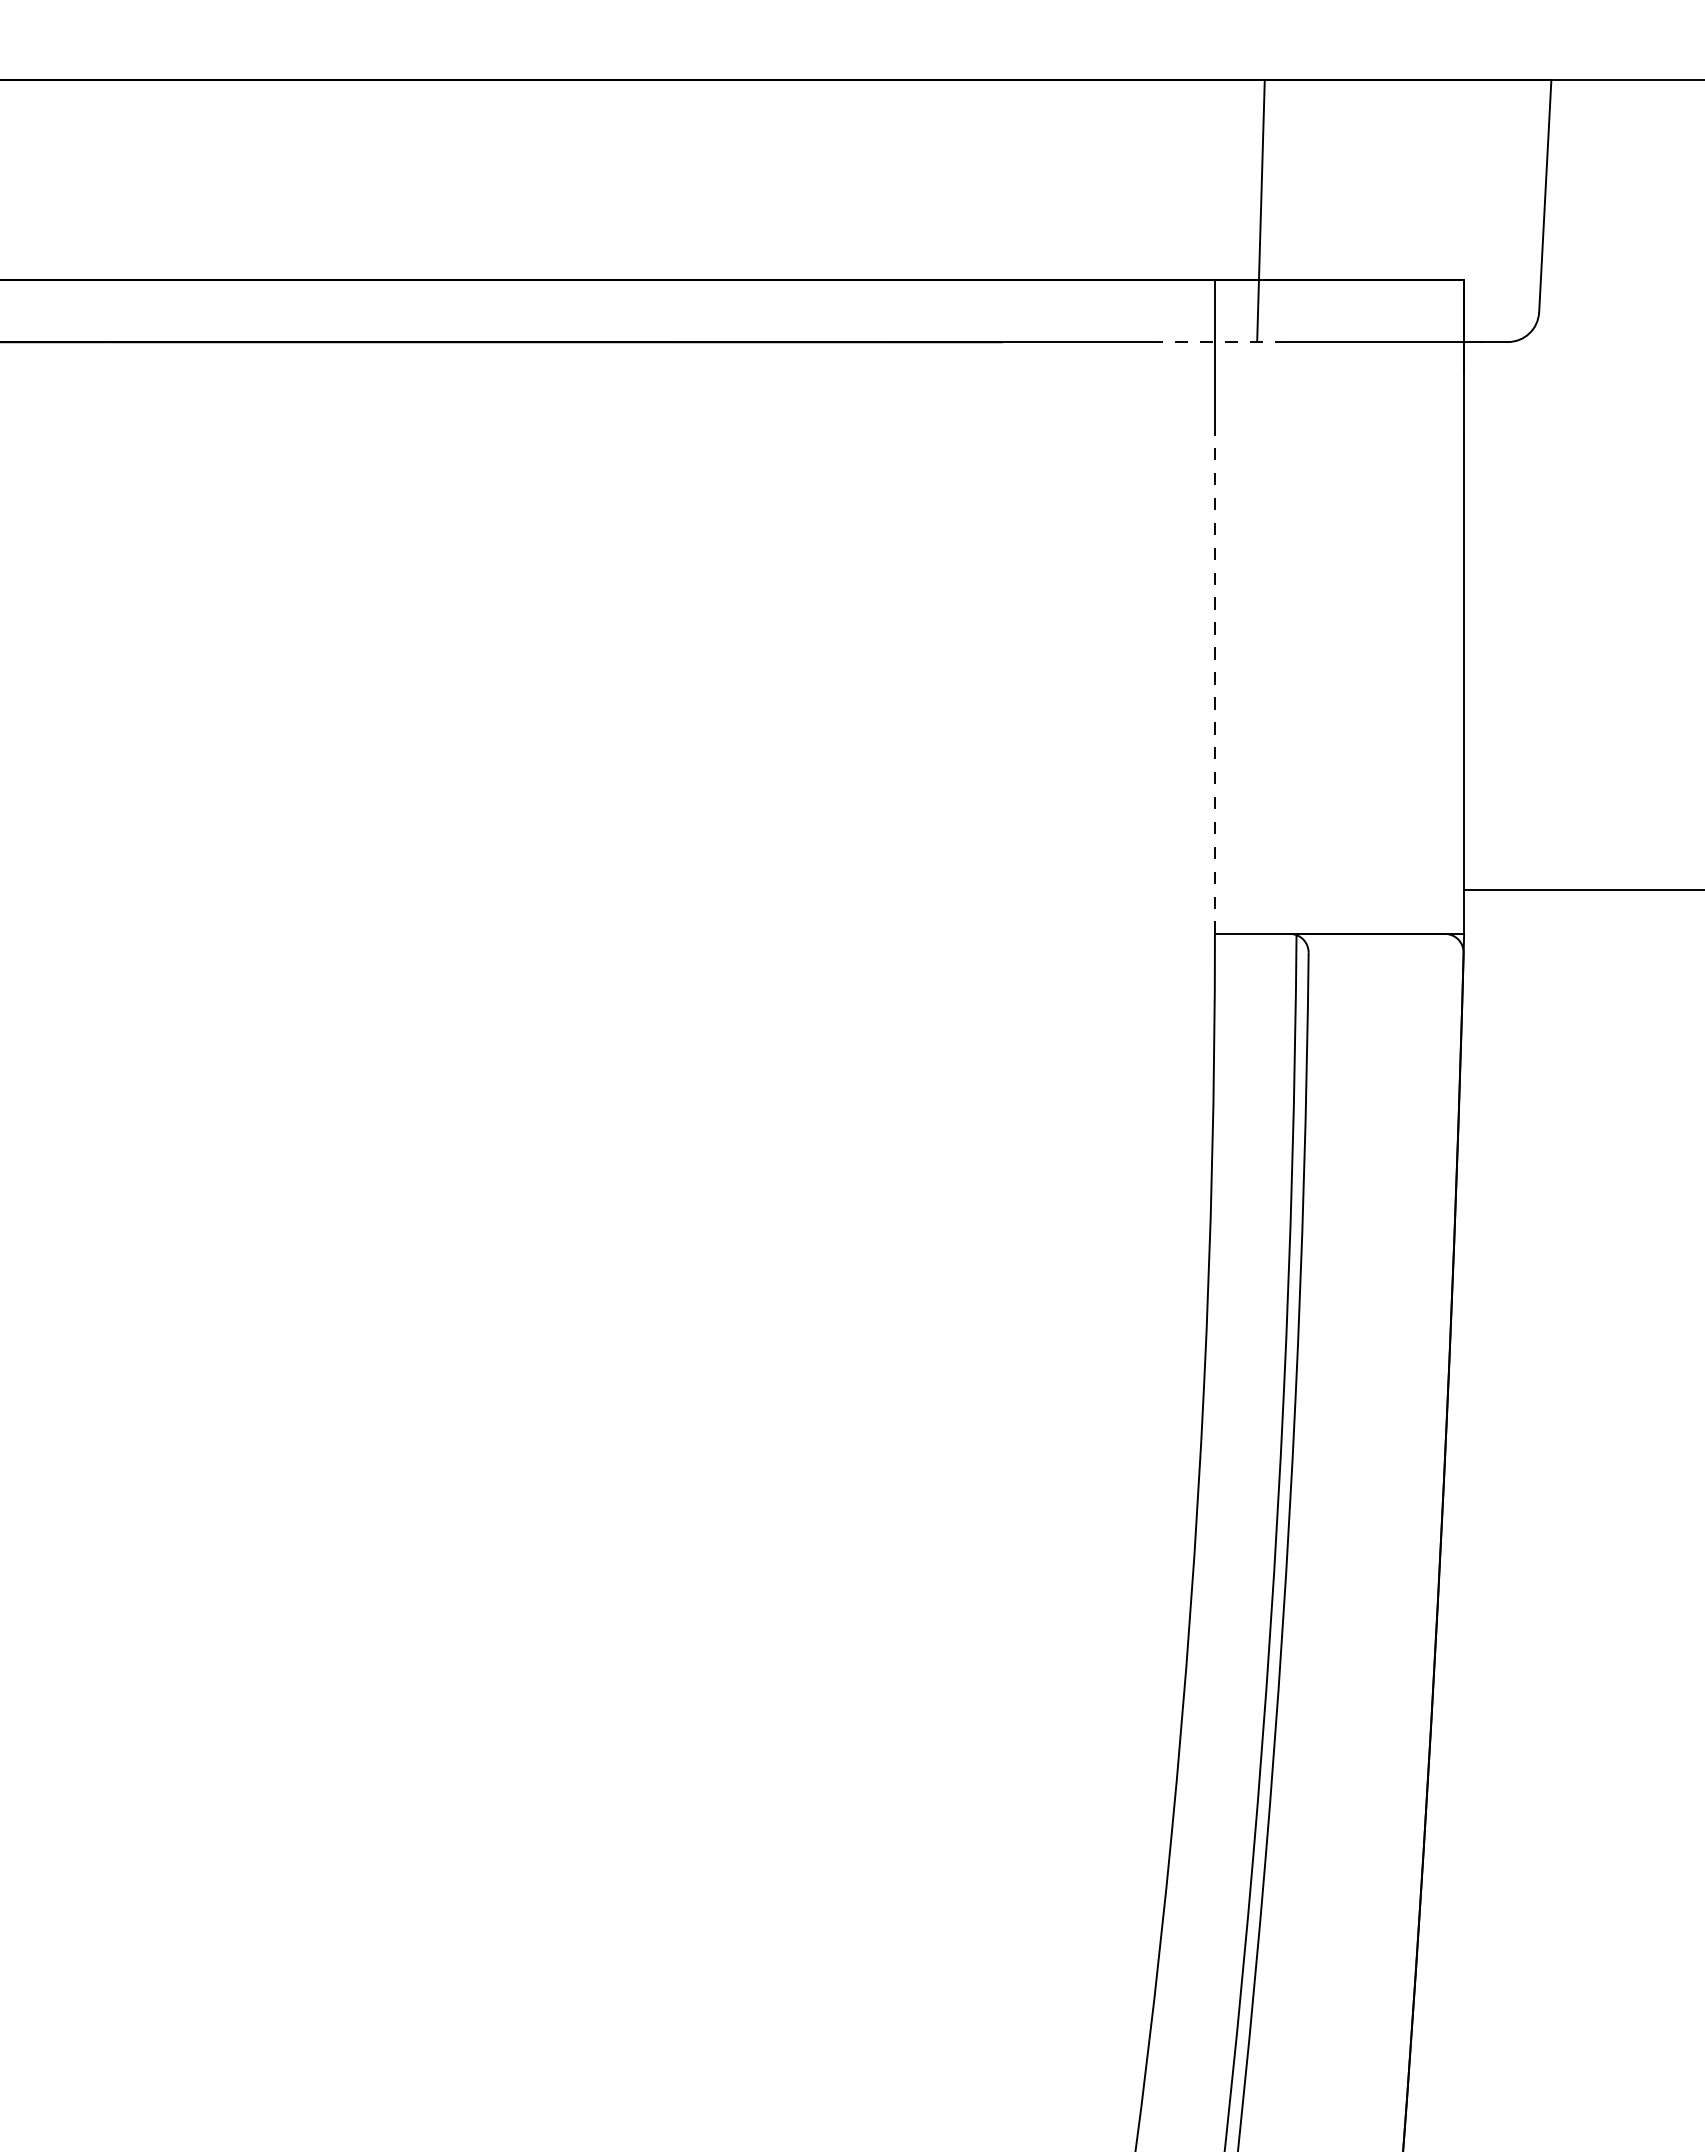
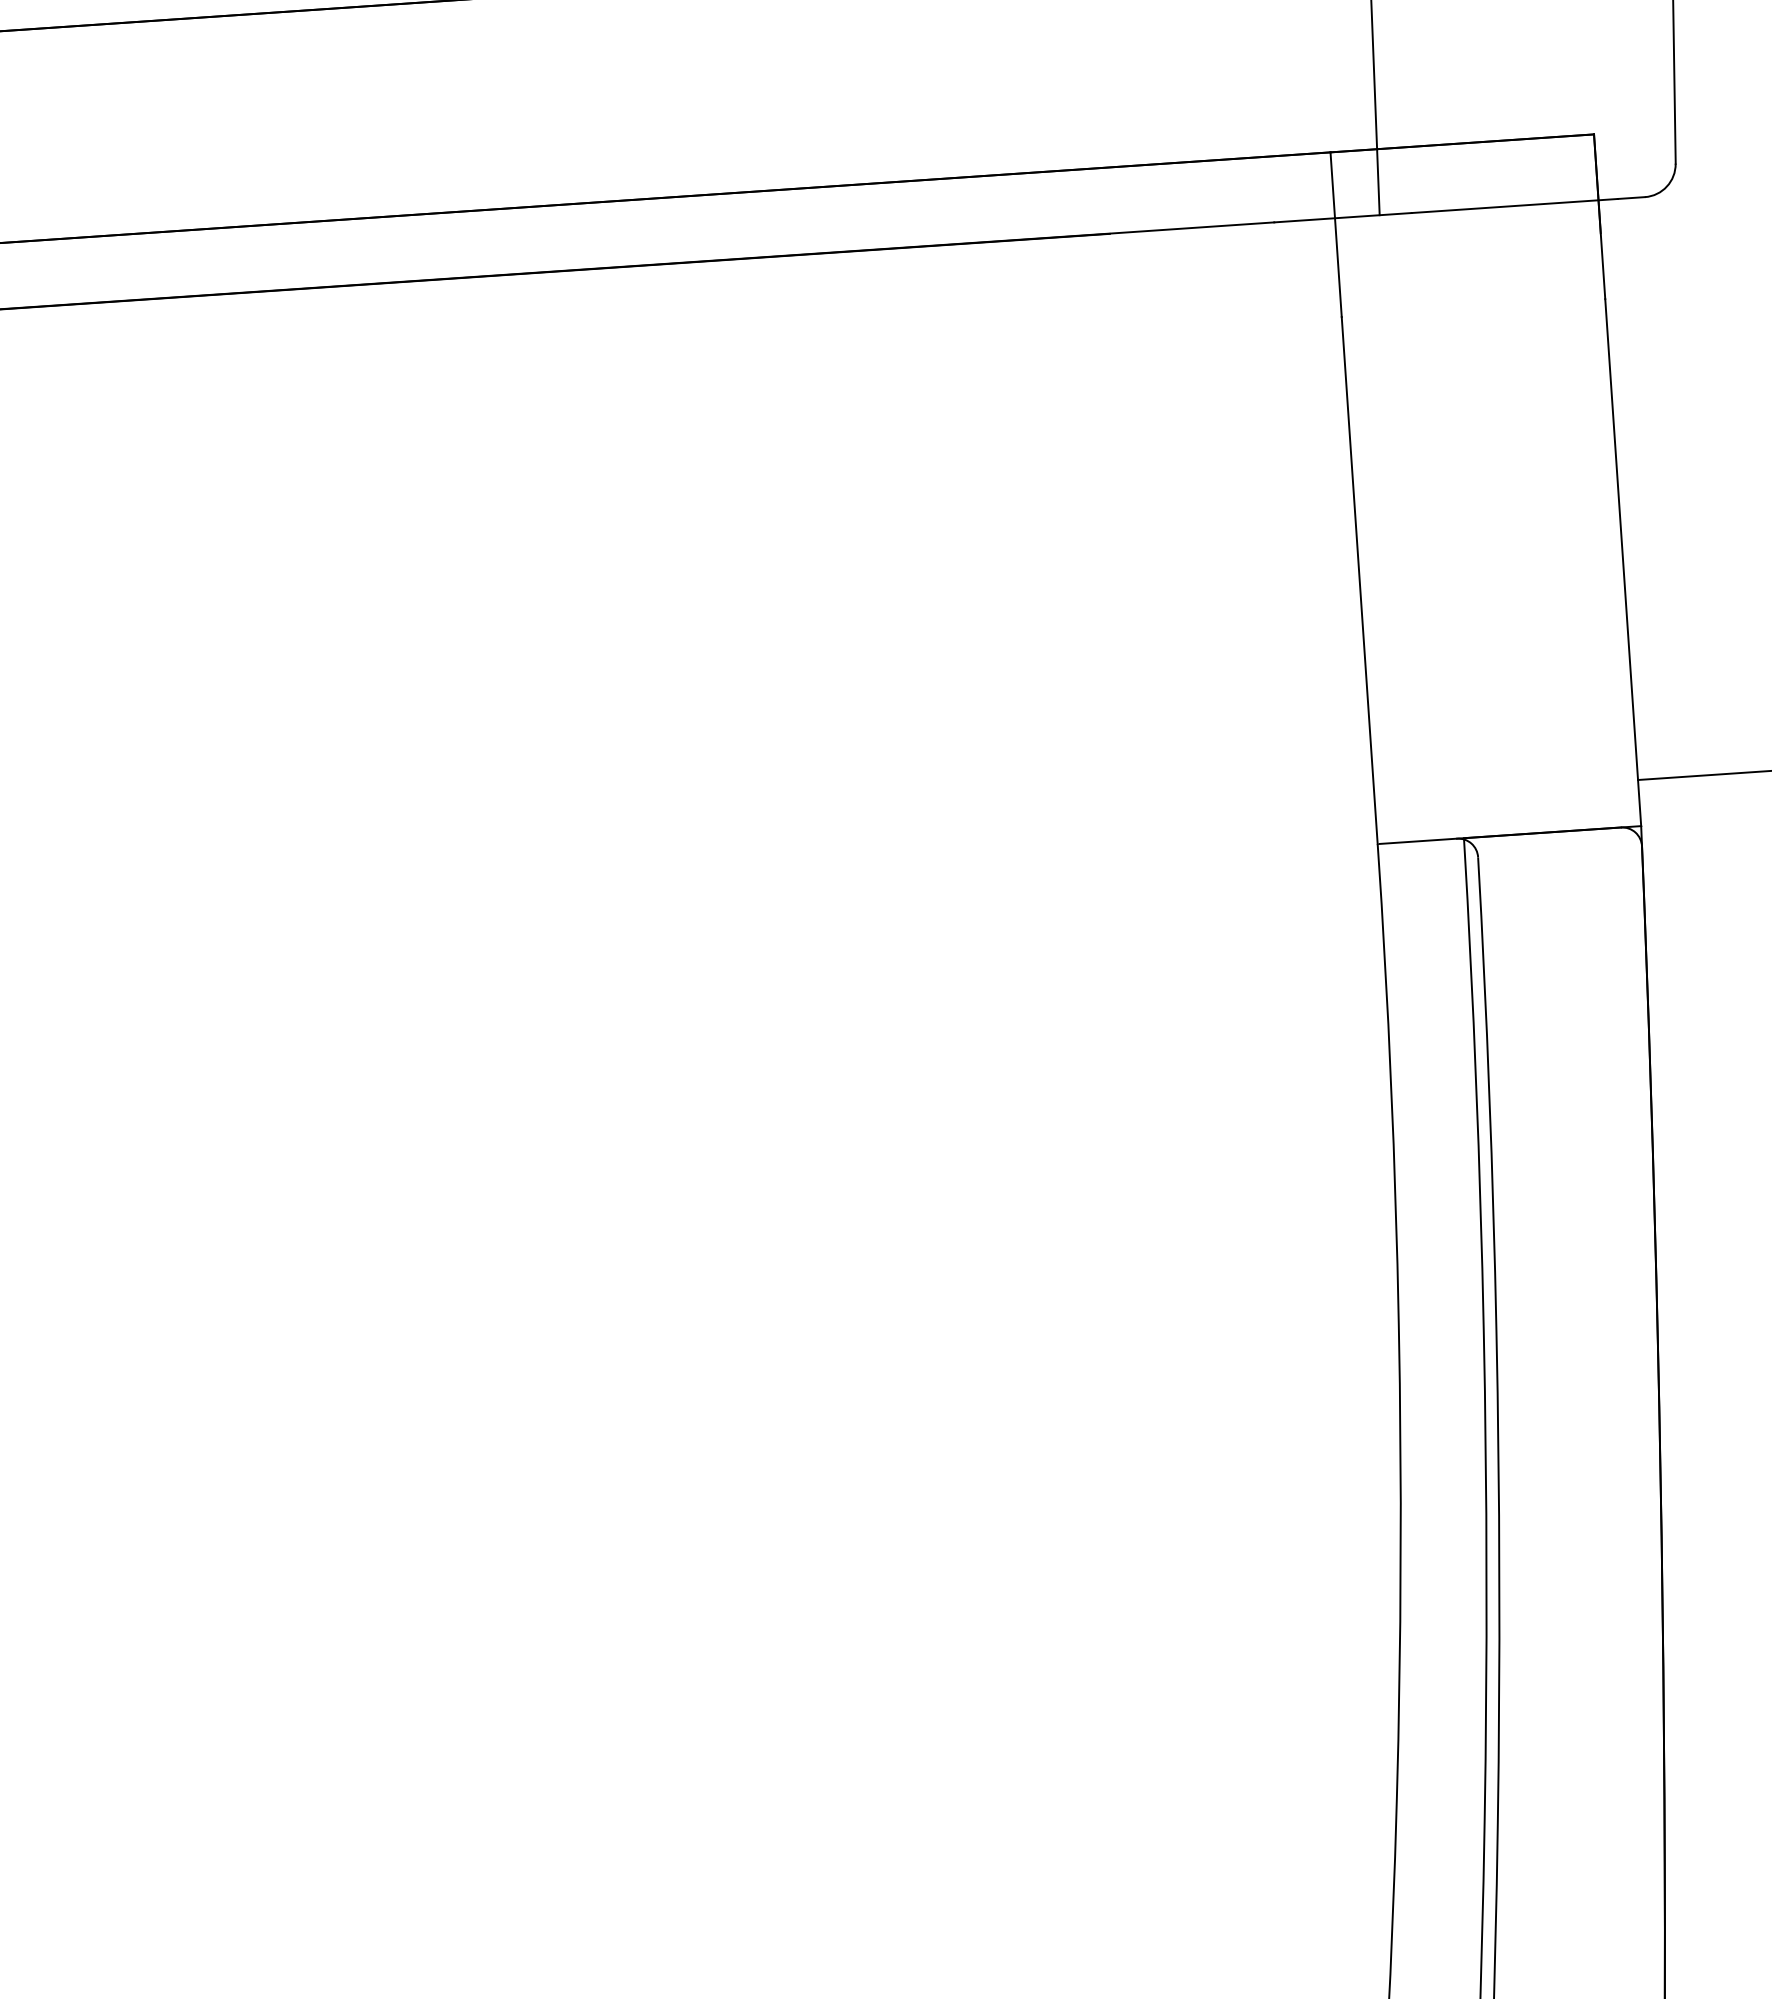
line: (1222, 342) -> (1343, 218), dashed -> solid
line: (1214, 684) -> (1359, 580), dashed -> solid

